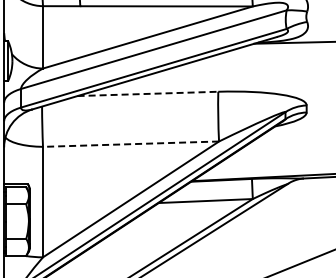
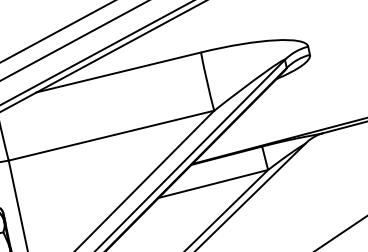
line: (148, 93) -> (119, 71), dashed -> solid
line: (130, 144) -> (110, 136), dashed -> solid

